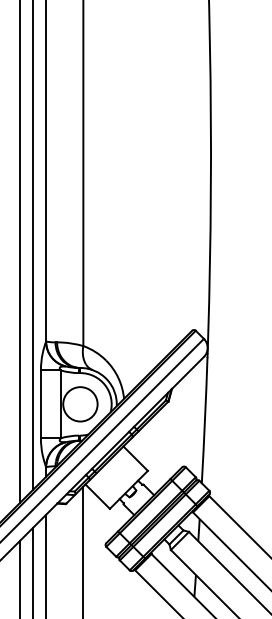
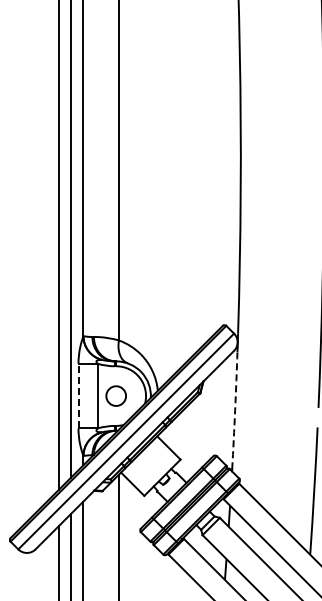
line: (40, 403) -> (78, 395), solid -> dashed
circle: (79, 403) -> (115, 395), size x0.6
arc: (205, 419) -> (235, 410), solid -> dashed

